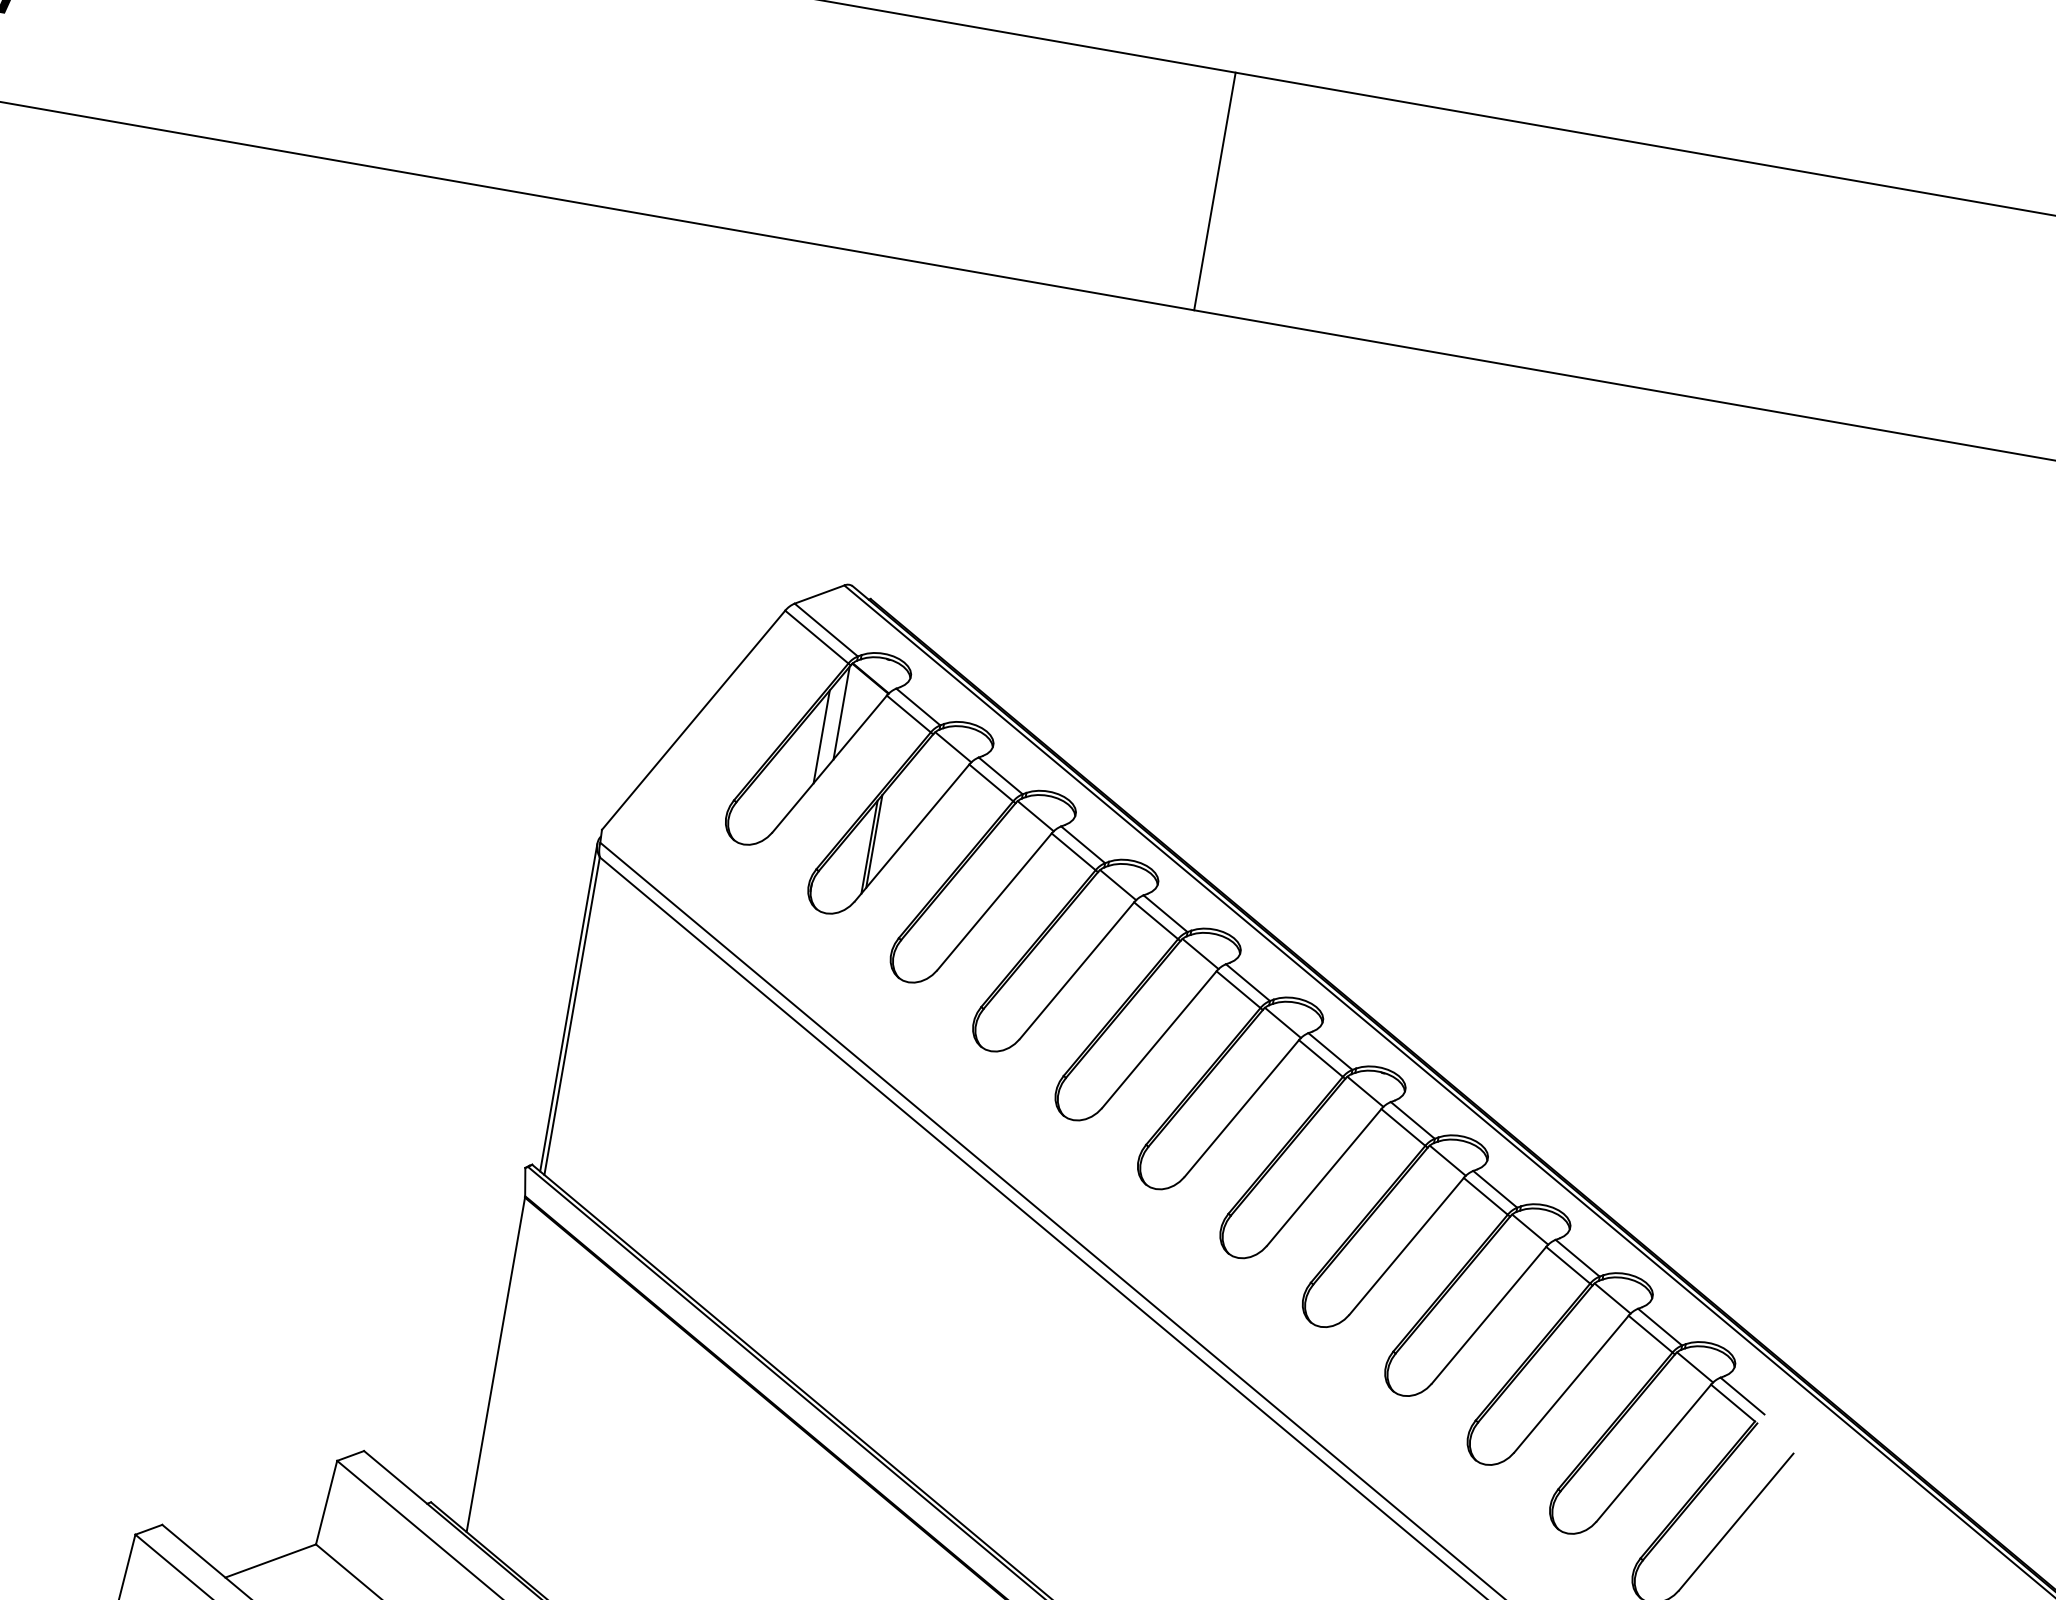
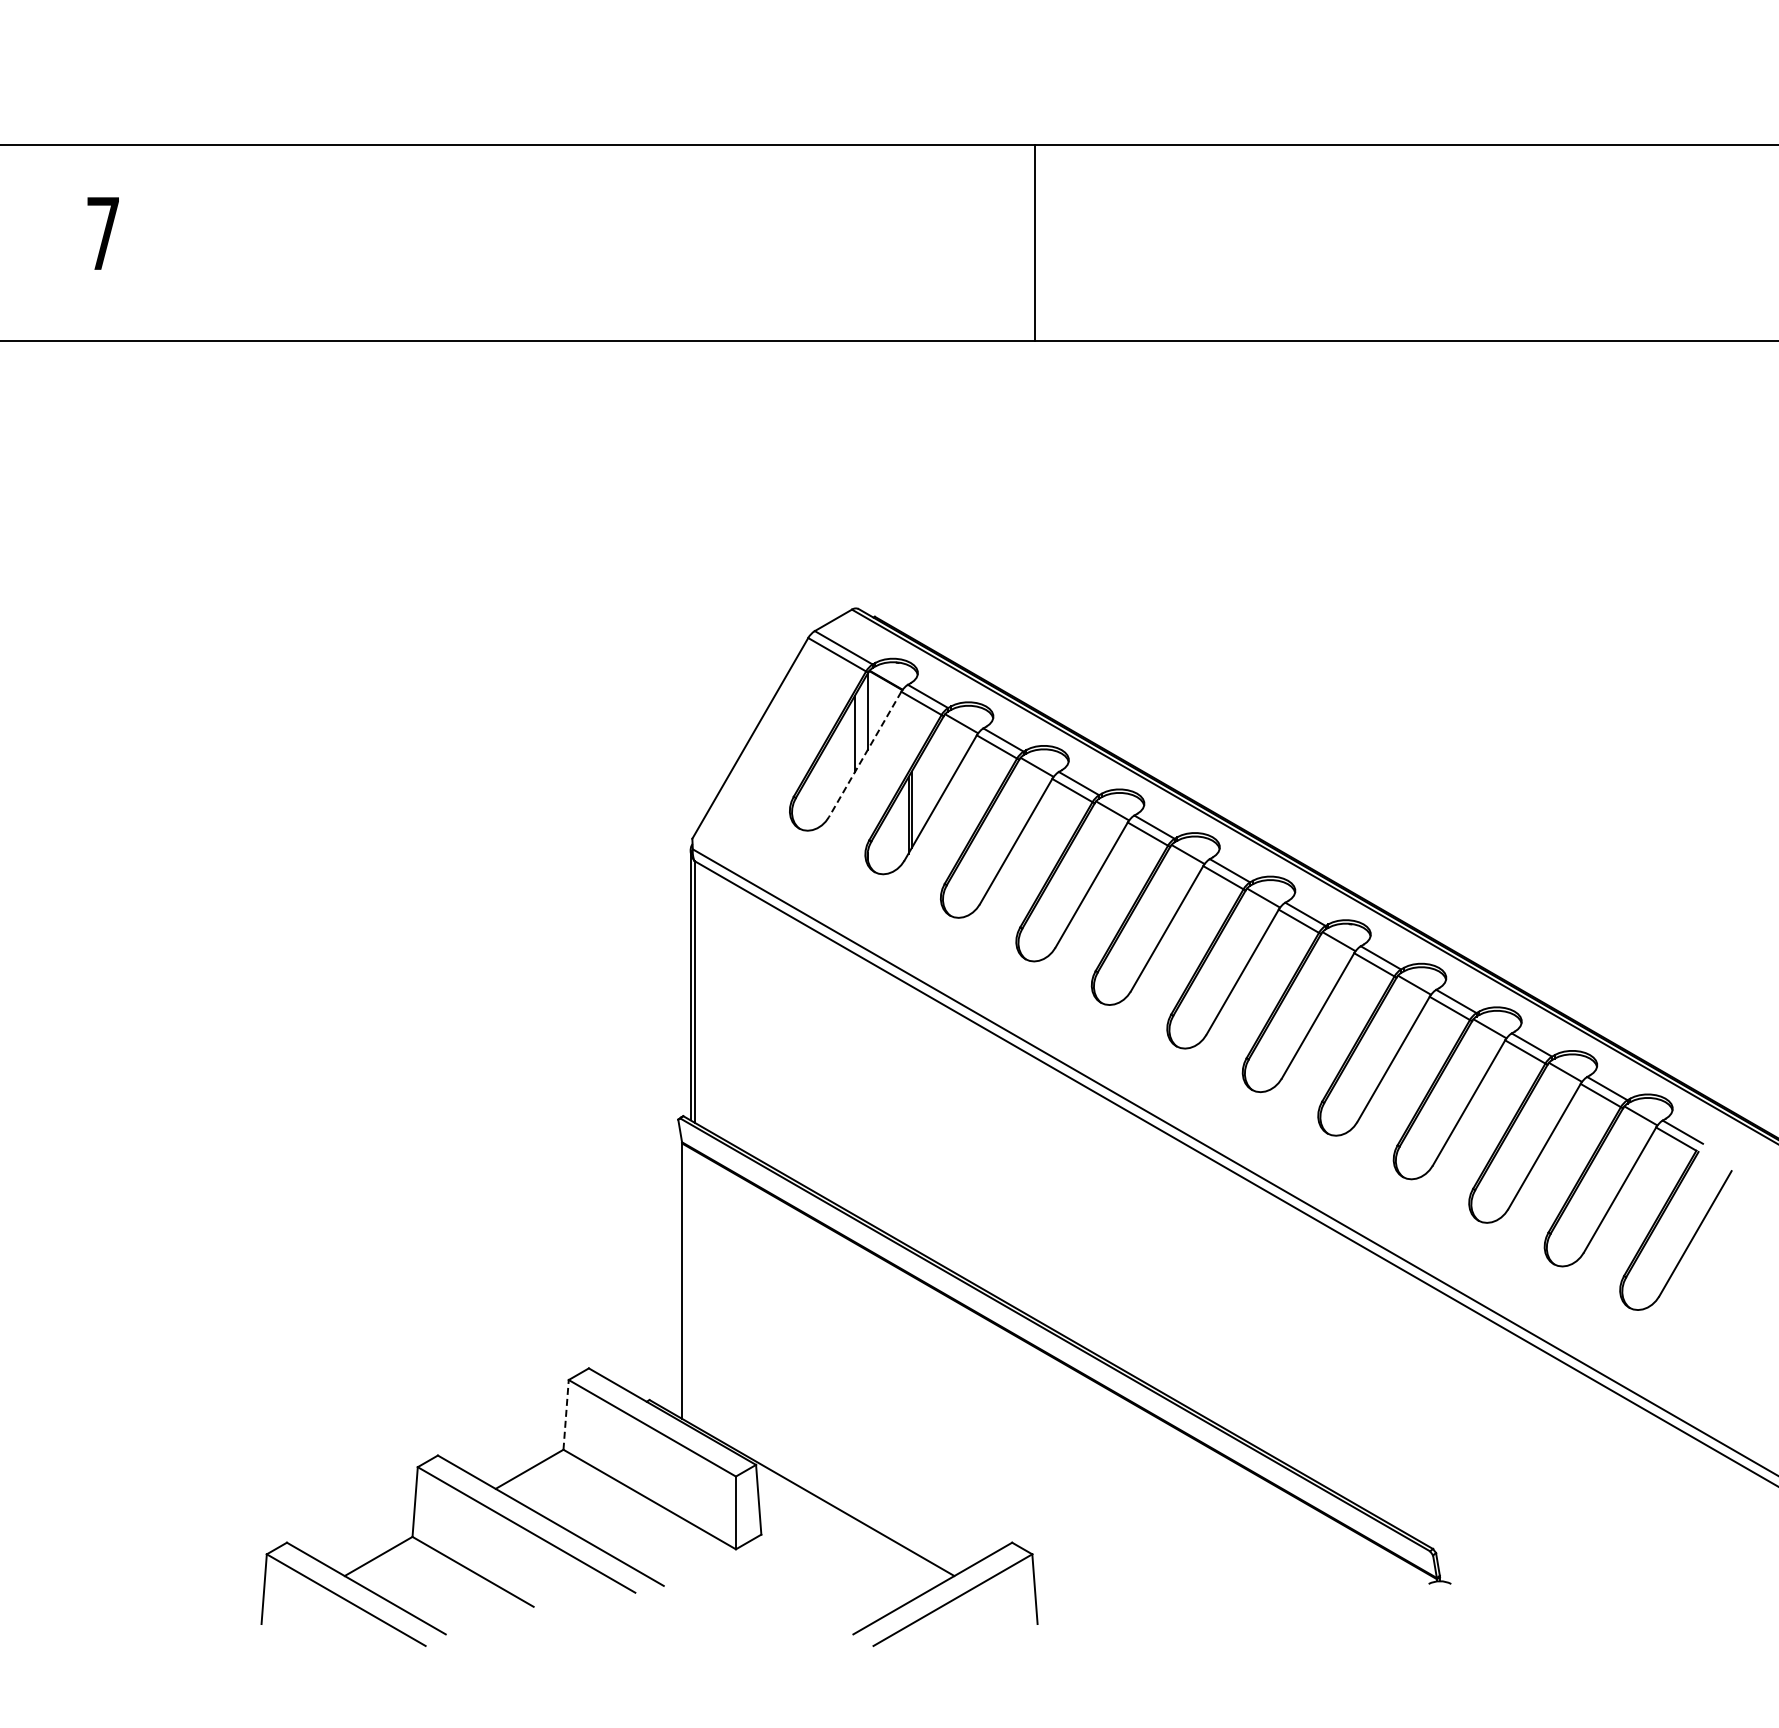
line: (1215, 190) -> (1035, 242), moved
line: (828, 764) -> (864, 754), solid -> dashed
line: (327, 1502) -> (566, 1414), solid -> dashed

